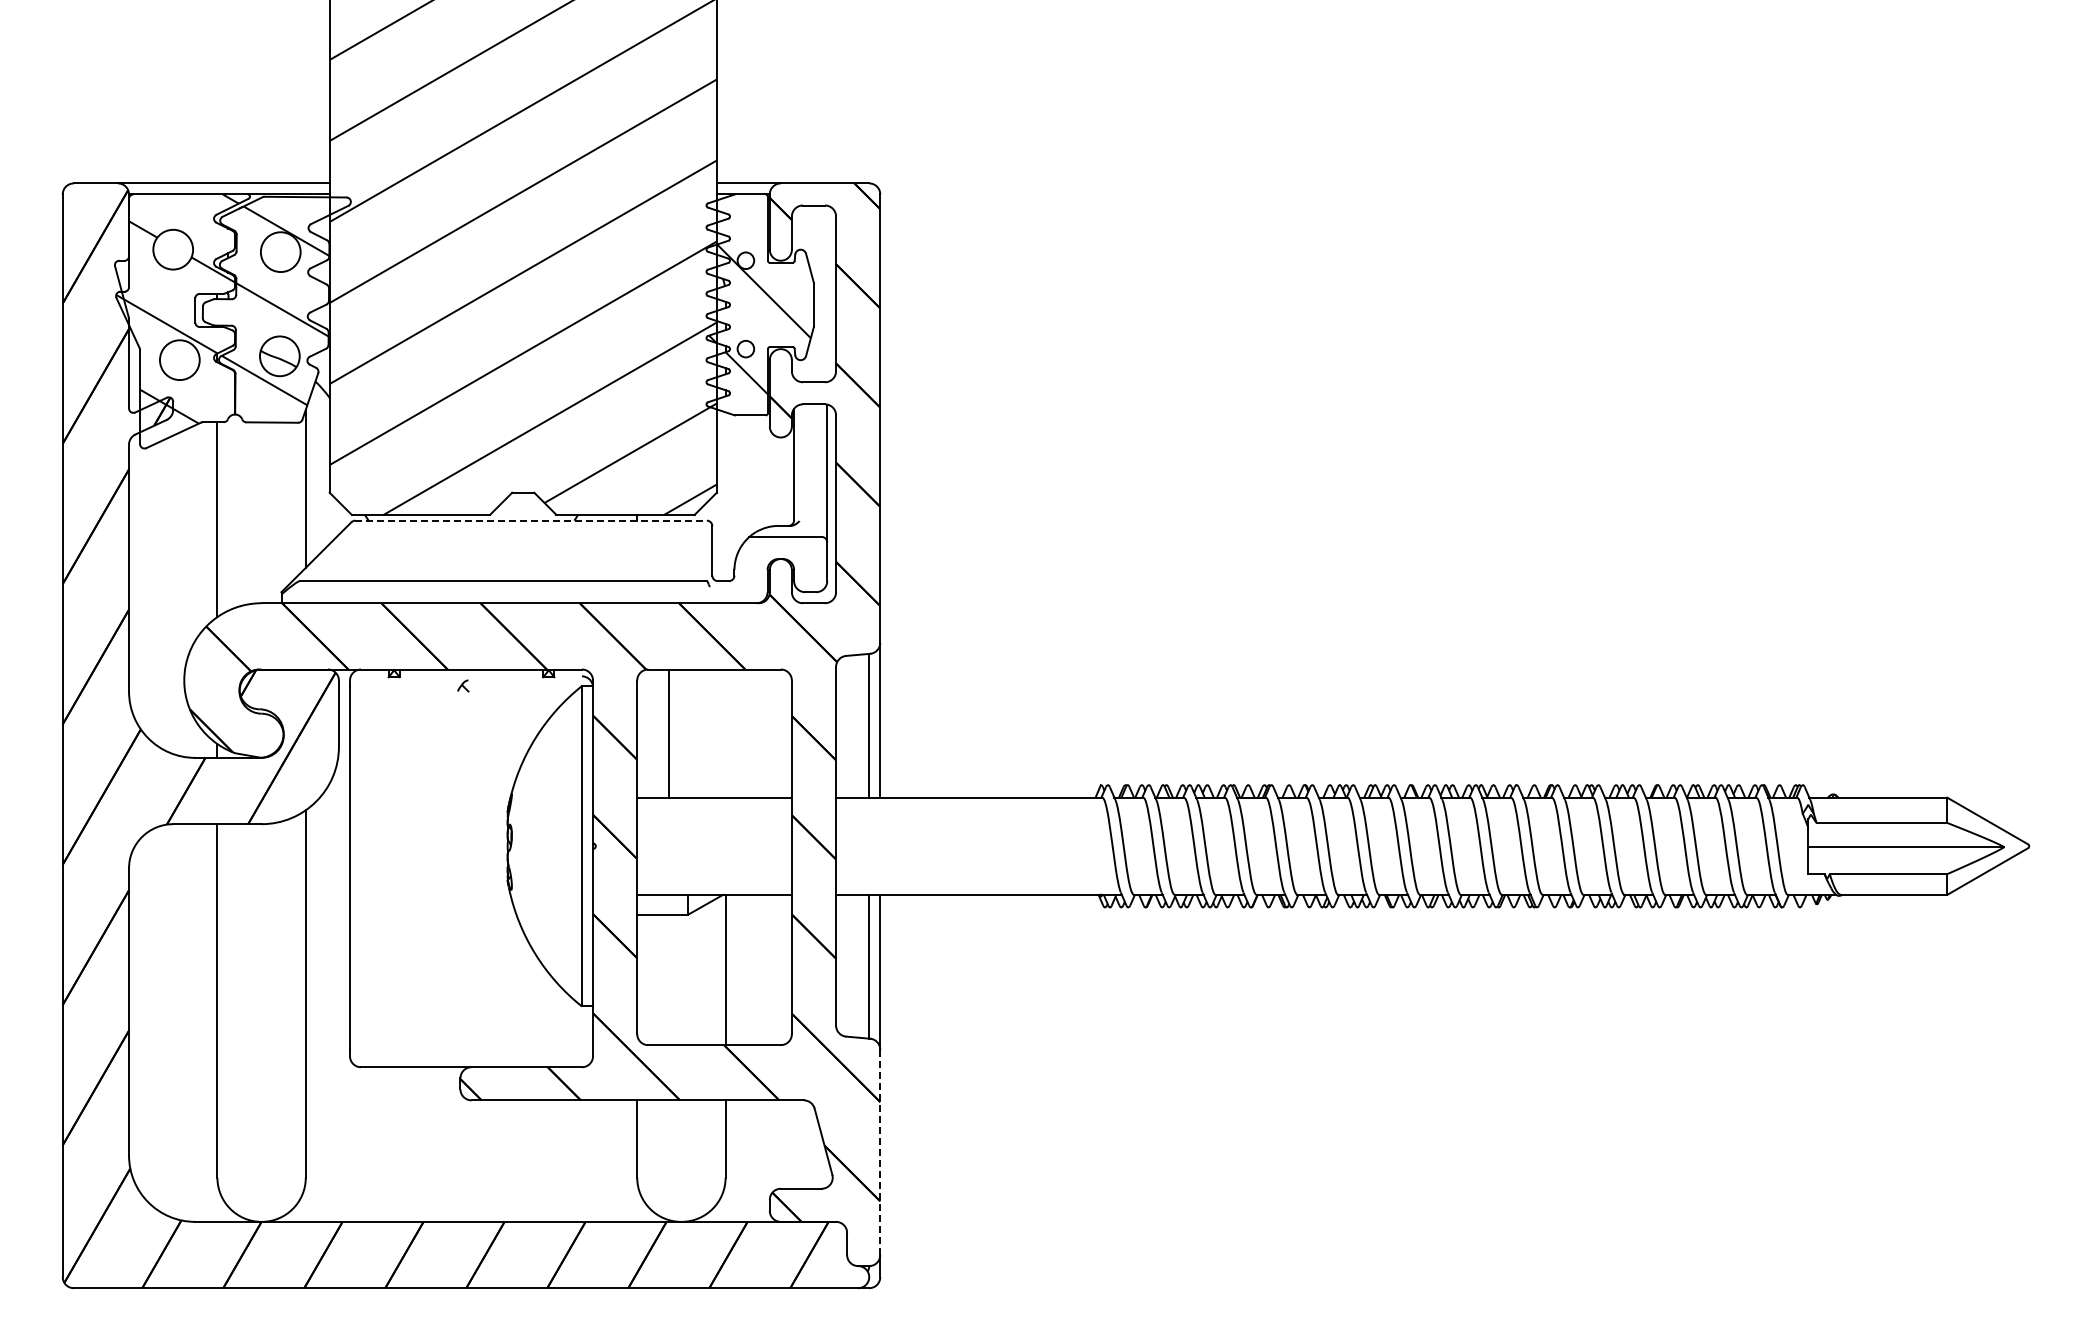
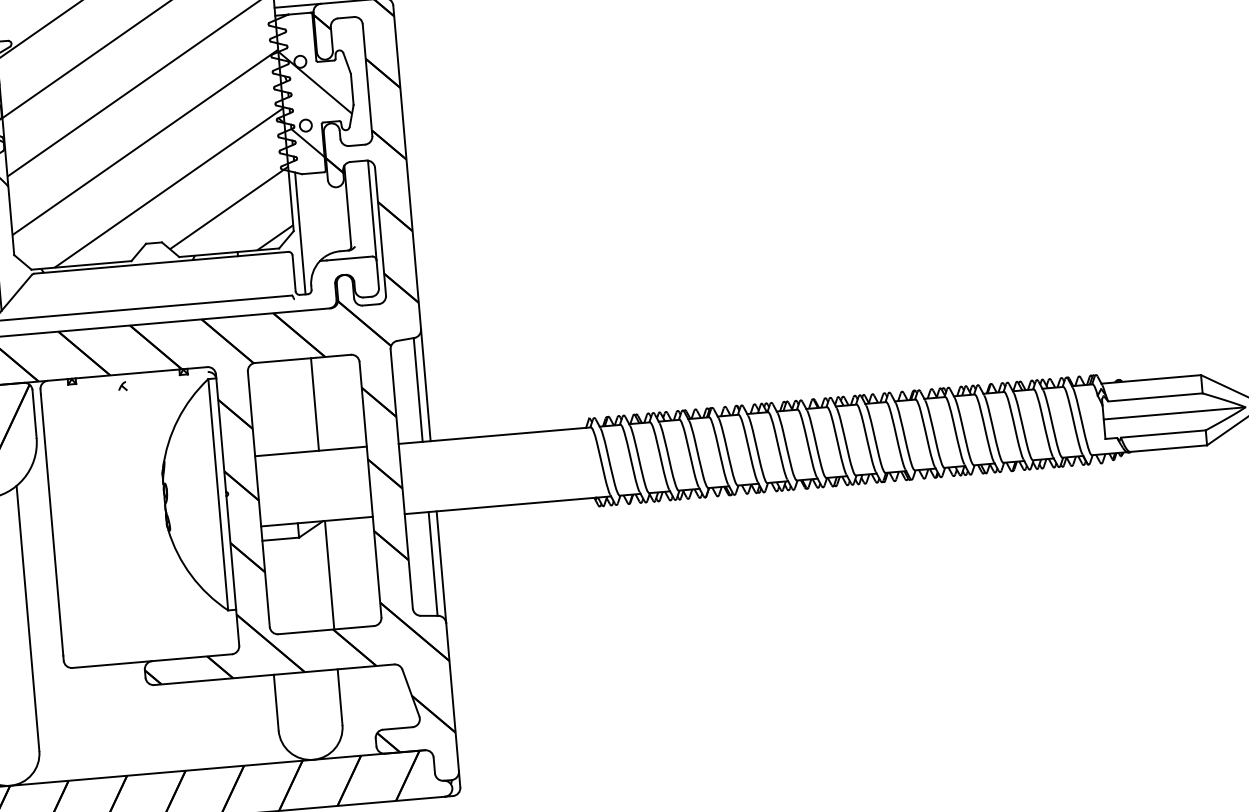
line: (725, 496) -> (300, 233), added
line: (531, 520) -> (161, 262), dashed -> solid
line: (668, 733) -> (314, 404), moved
line: (880, 1152) -> (452, 697), dashed -> solid

